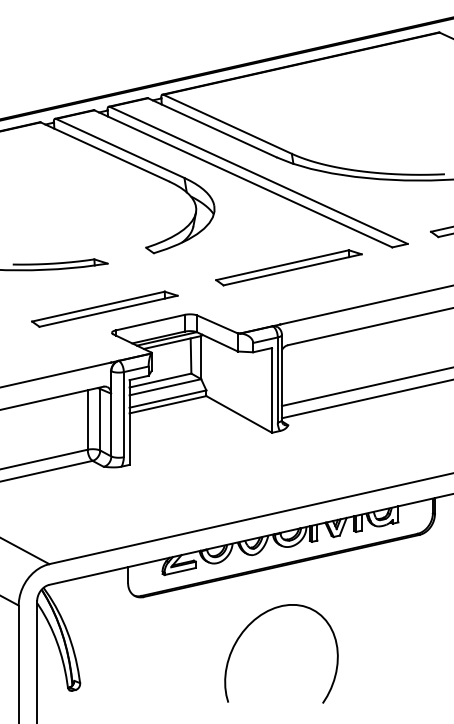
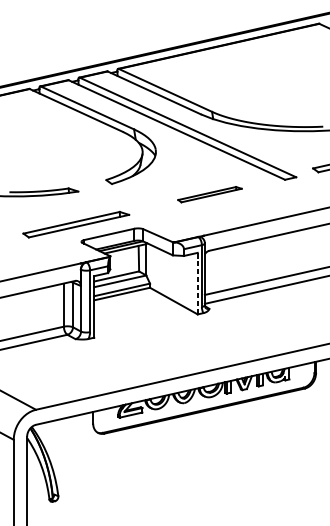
part: (288, 267) -> (209, 194), size x0.6
line: (272, 389) -> (198, 282), solid -> dashed
curve: (252, 623) -> (183, 452), removed

